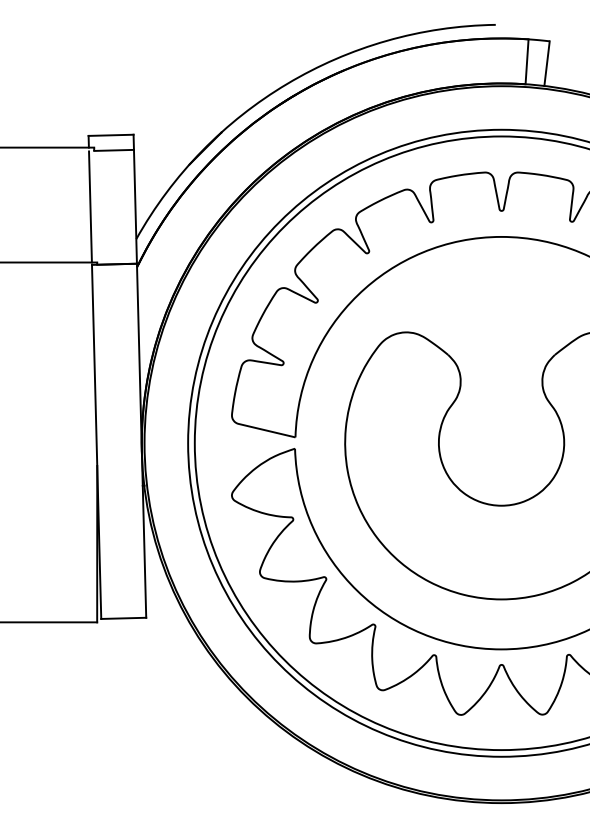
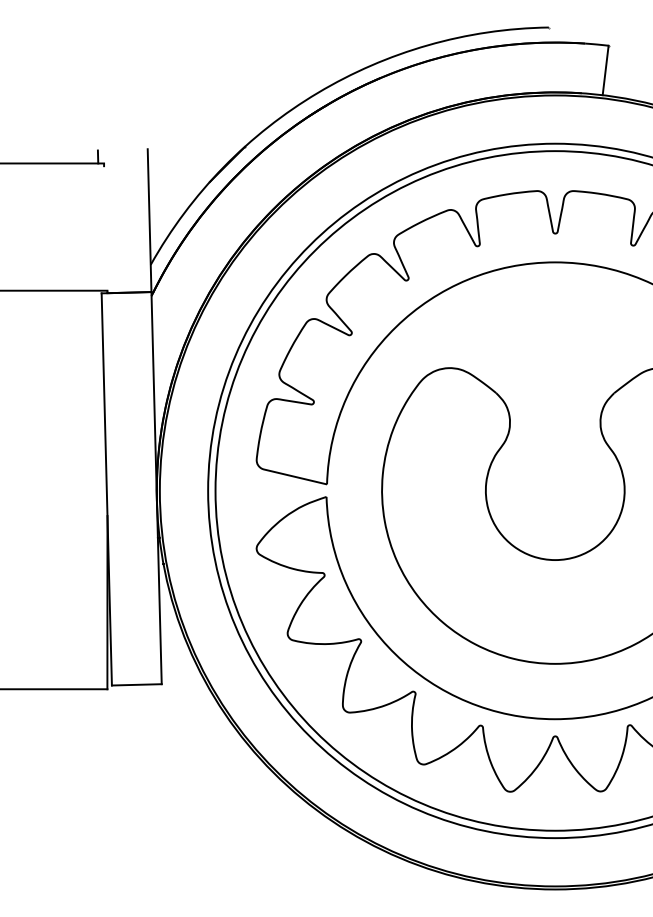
line: (527, 61) -> (583, 68), removed
line: (110, 135) -> (122, 149), removed
line: (114, 150) -> (126, 166), removed
line: (90, 206) -> (99, 228), removed

